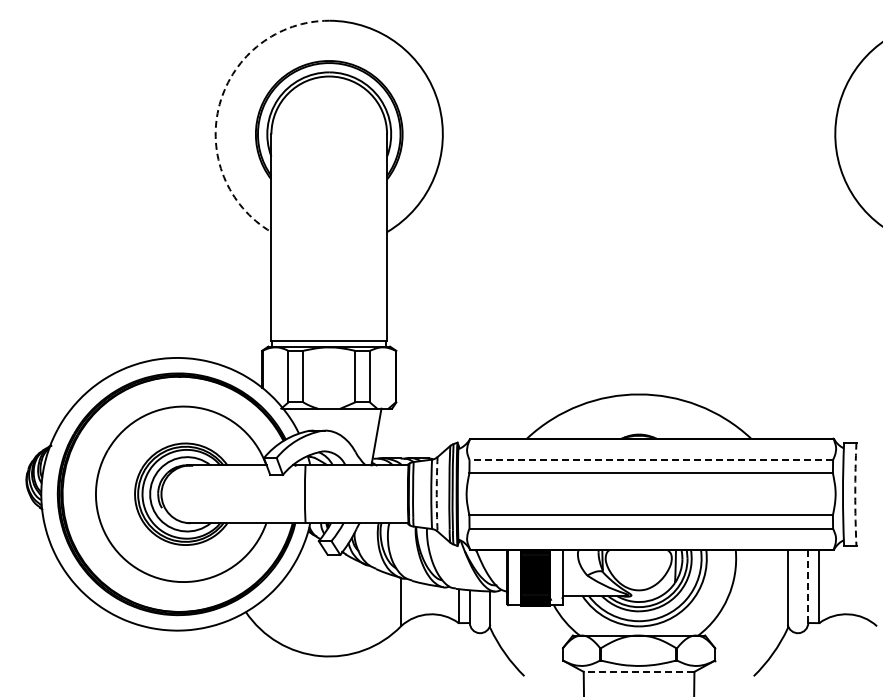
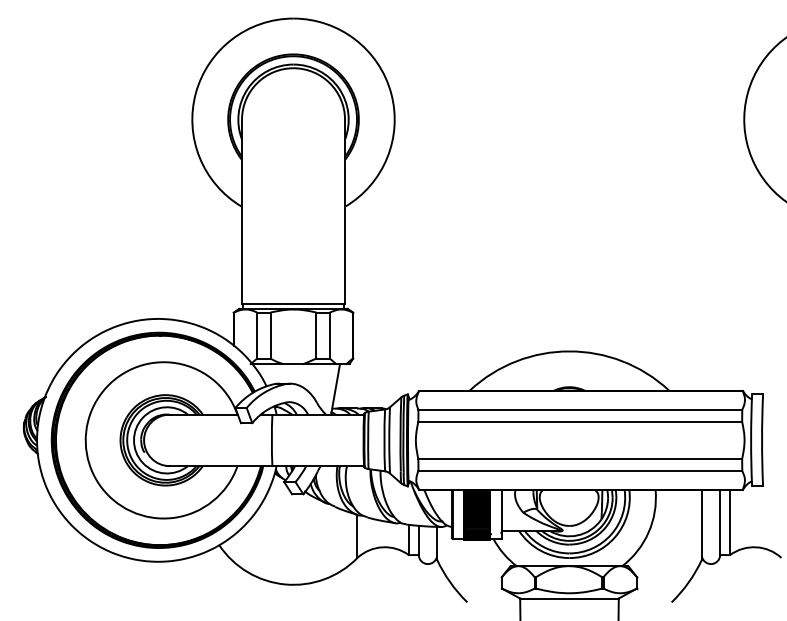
arc: (219, 104) -> (195, 93), dashed -> solid
line: (651, 460) -> (580, 410), dashed -> solid
arc: (436, 494) -> (389, 440), dashed -> solid
arc: (855, 494) -> (762, 440), dashed -> solid
line: (808, 587) -> (720, 523), dashed -> solid
line: (638, 671) -> (568, 598), dashed -> solid

